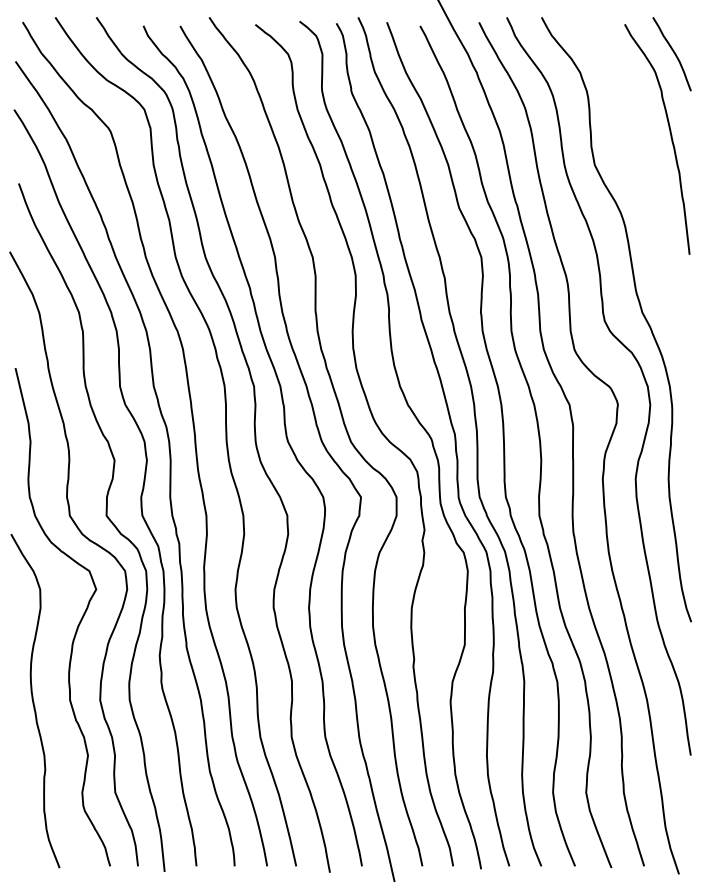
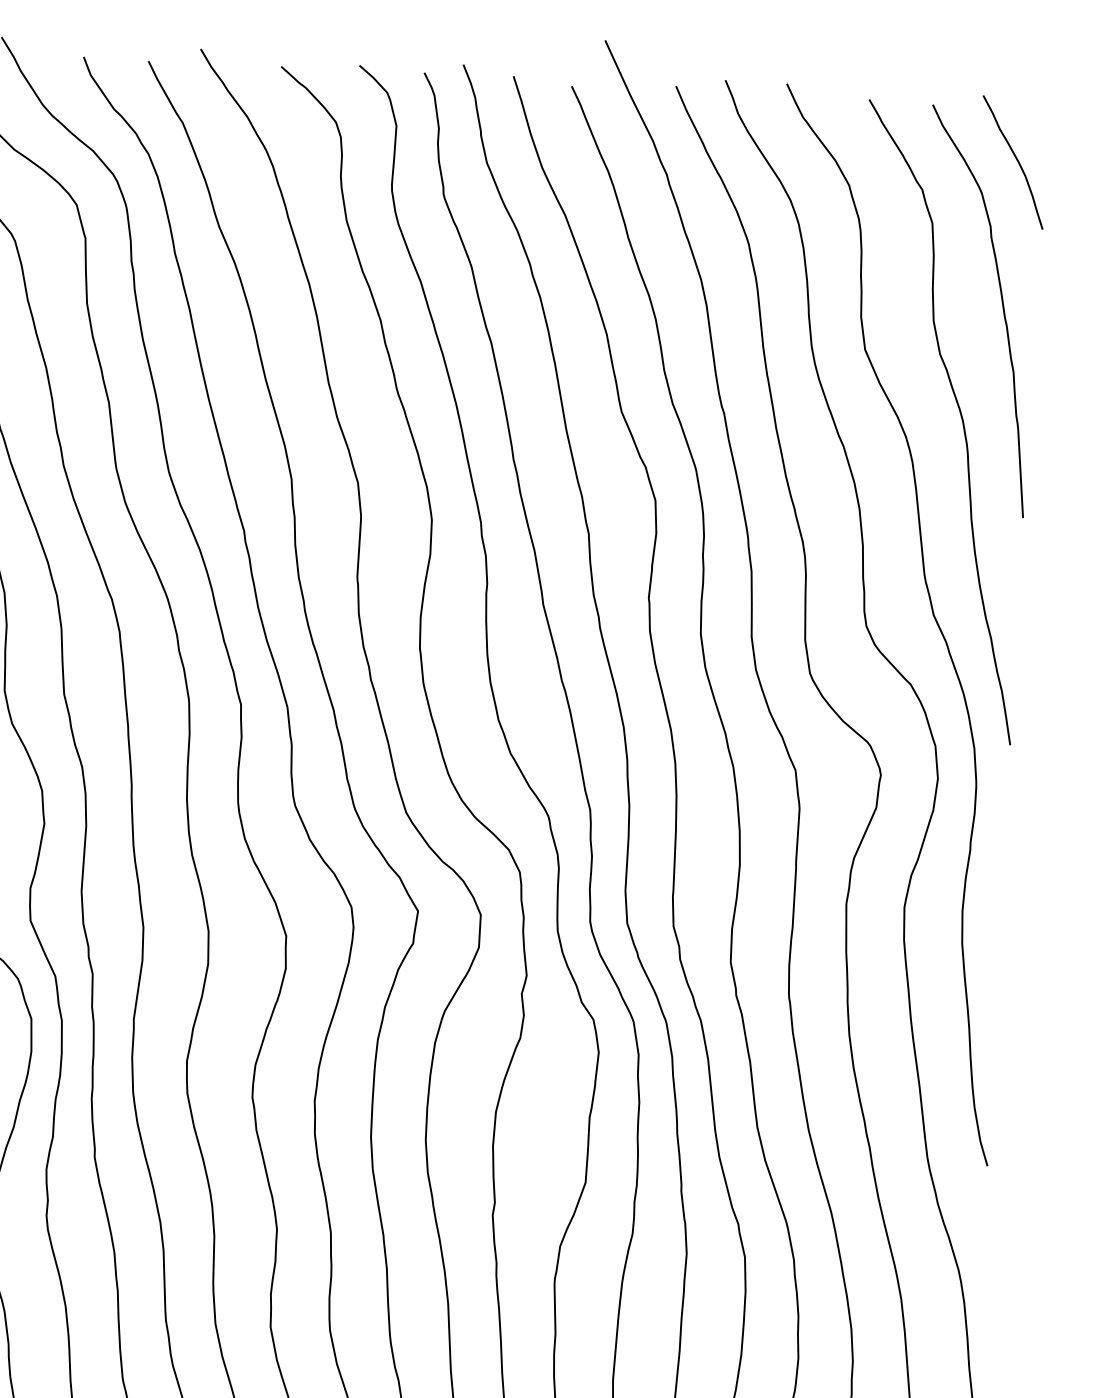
curve: (650, 199) -> (959, 416), added

